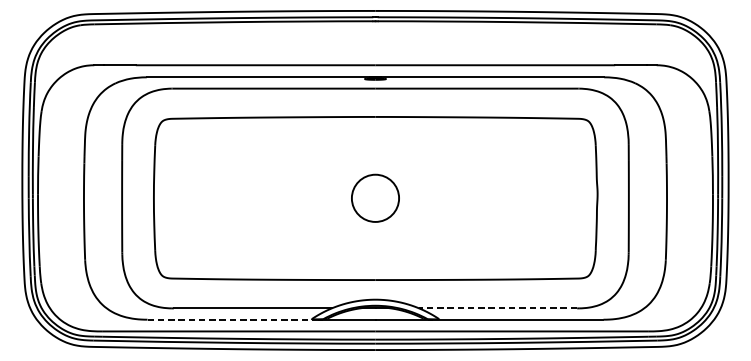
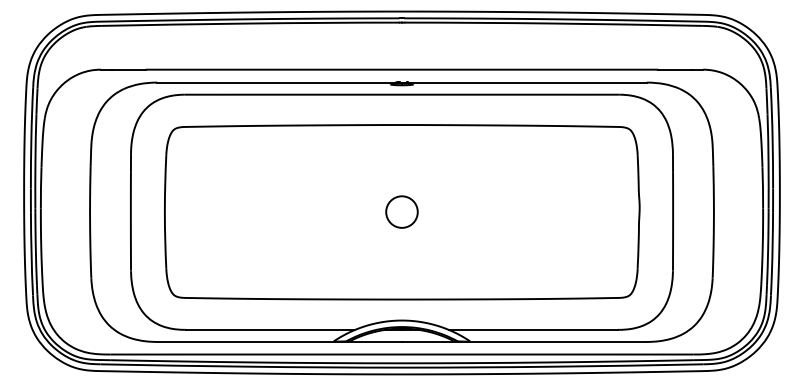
circle: (375, 197) -> (401, 211), size x0.62
line: (498, 308) -> (533, 329), dashed -> solid
line: (232, 319) -> (249, 341), dashed -> solid

